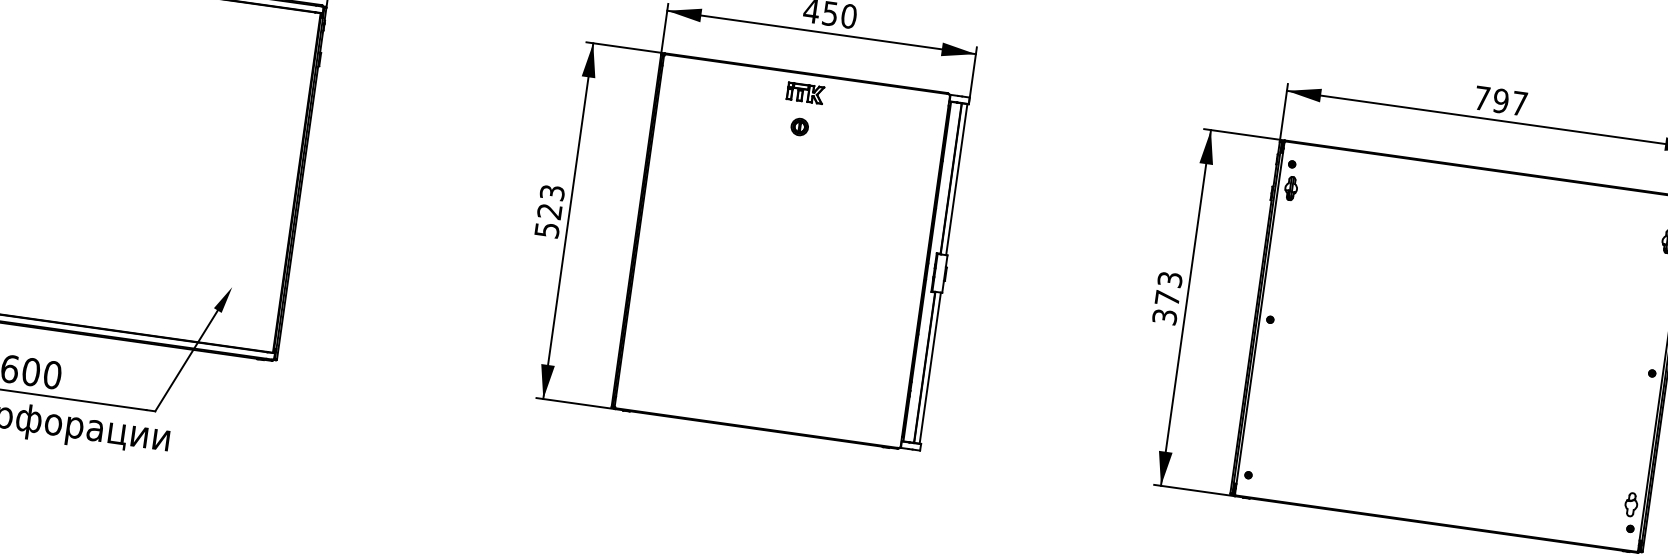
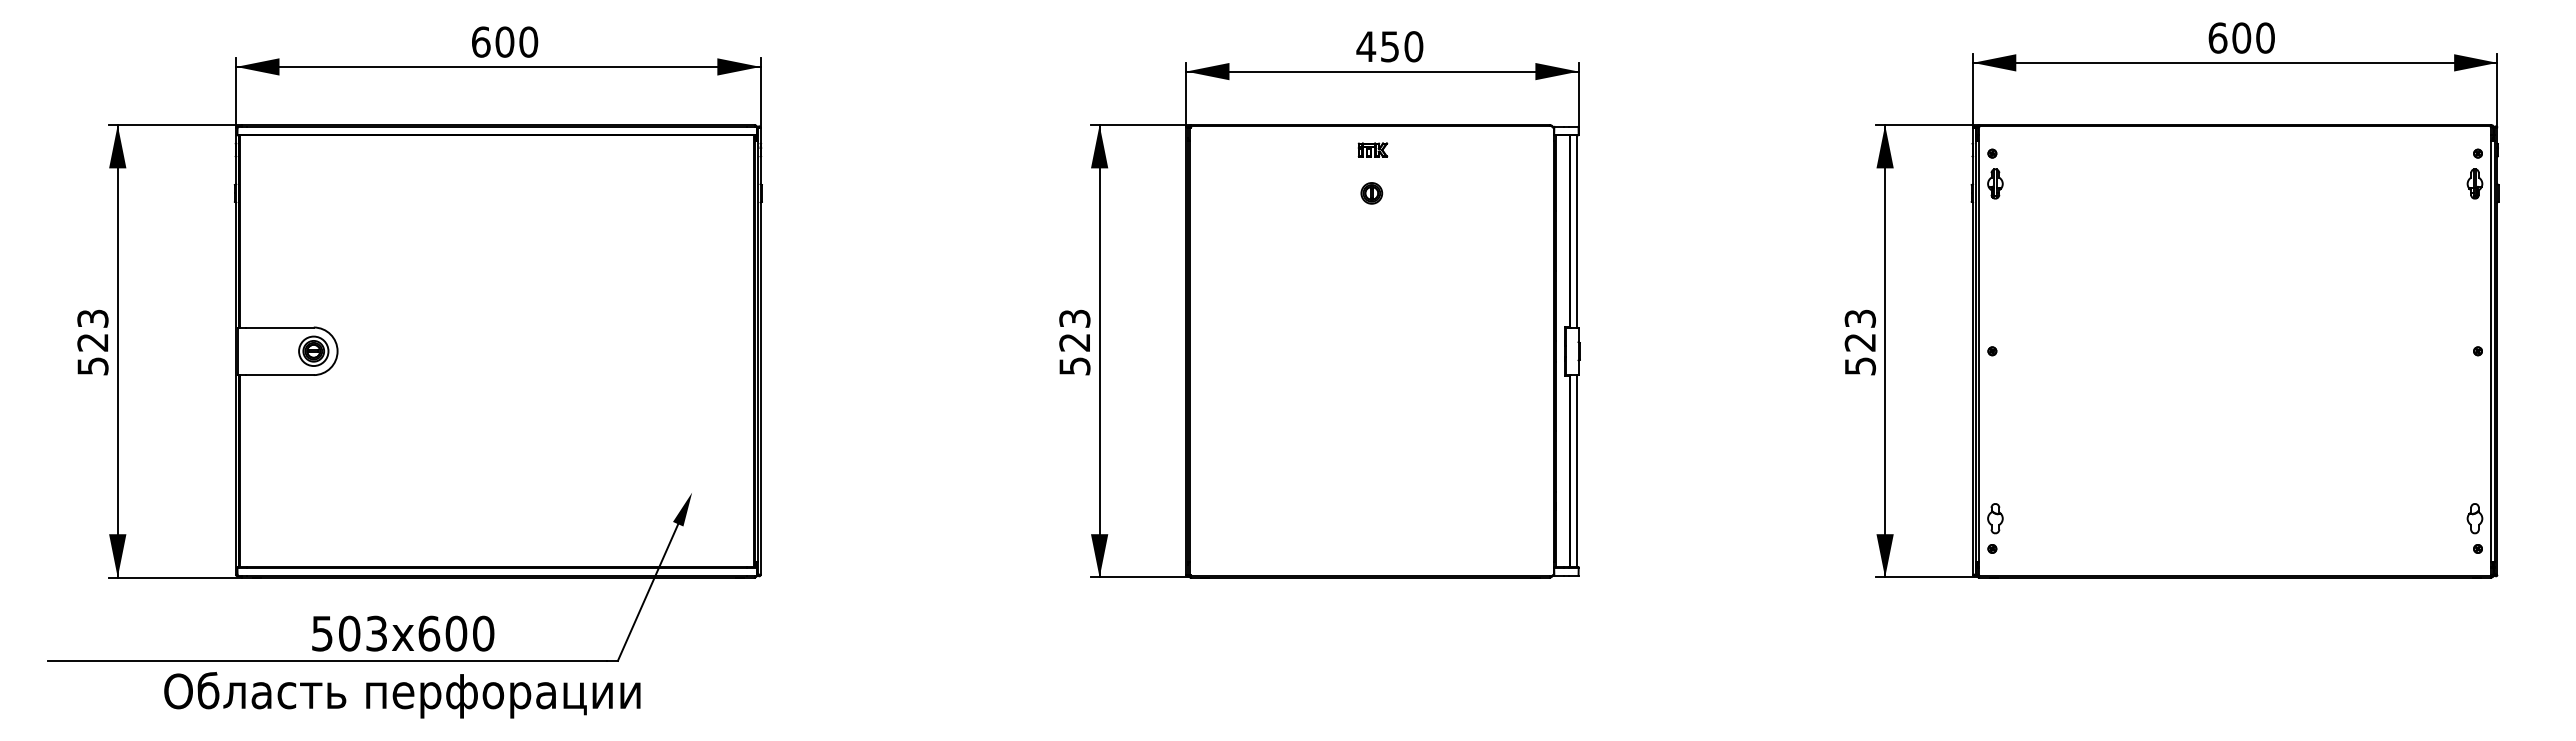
part: (805, 92) -> (1372, 149), size x0.62
text: (1500, 100) -> (2241, 37), 797 -> 600
text: (1165, 306) -> (1859, 353), 373 -> 523
part: (1254, 451) -> (1995, 518), added

